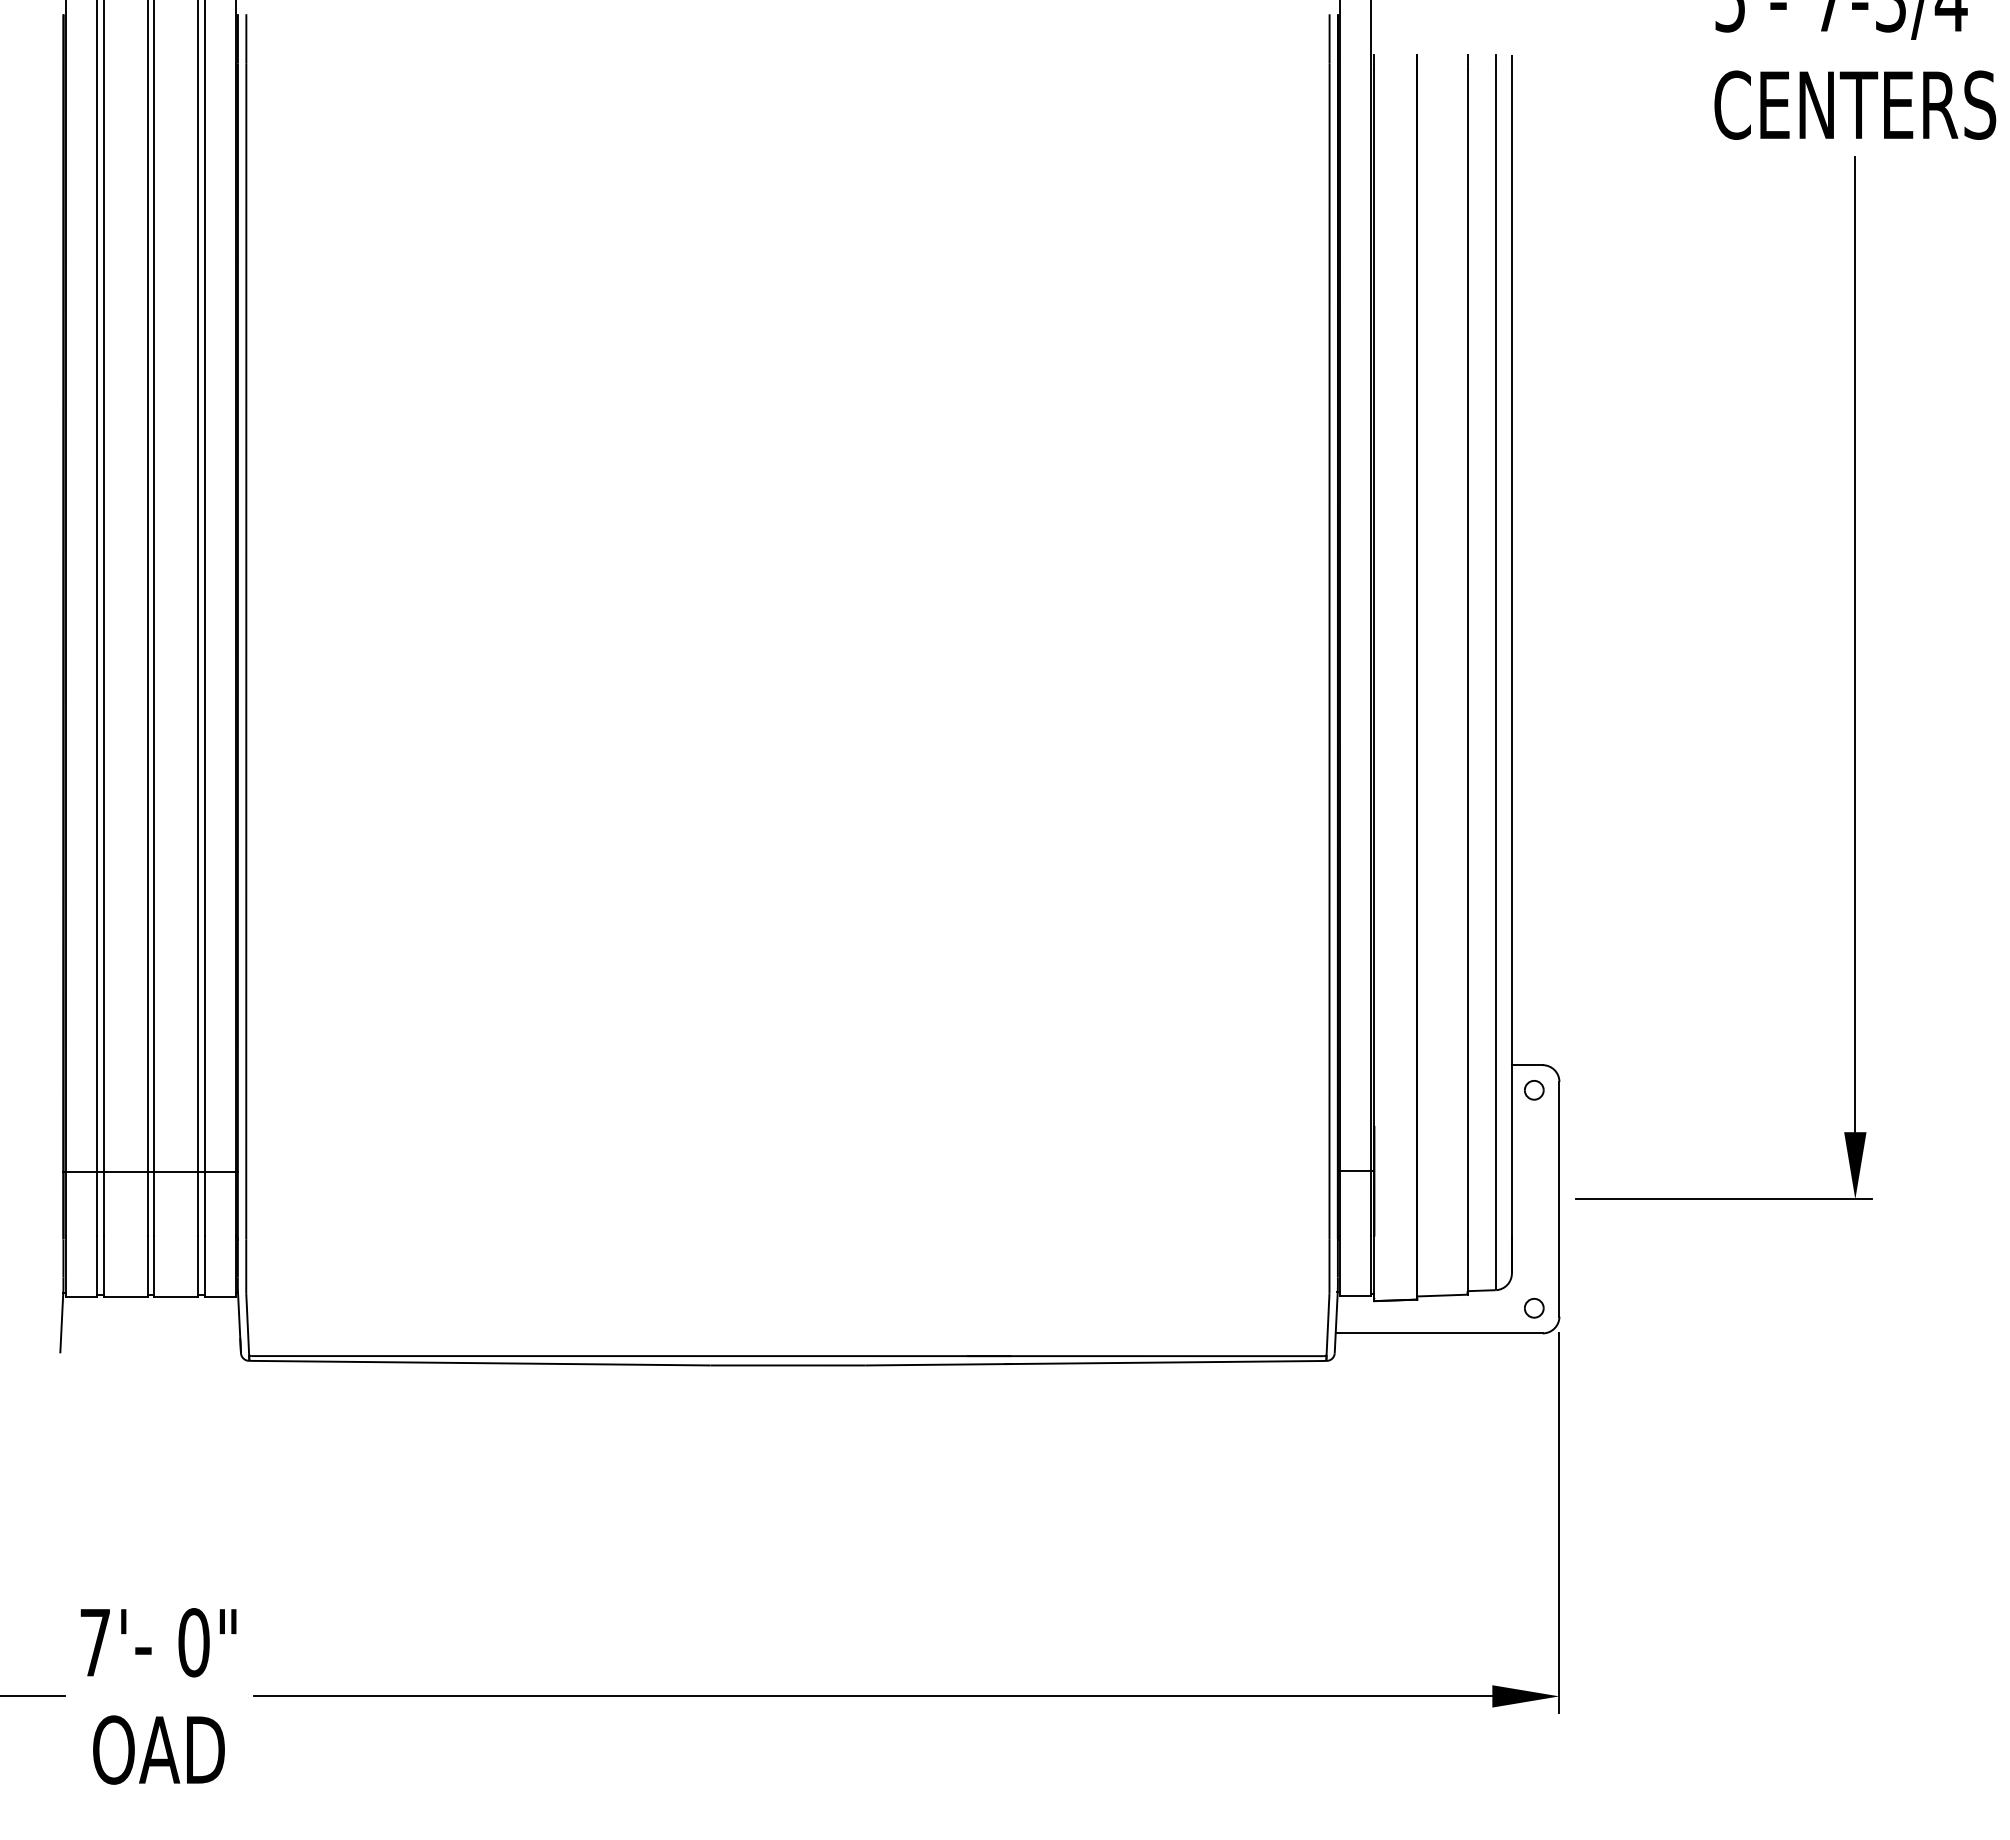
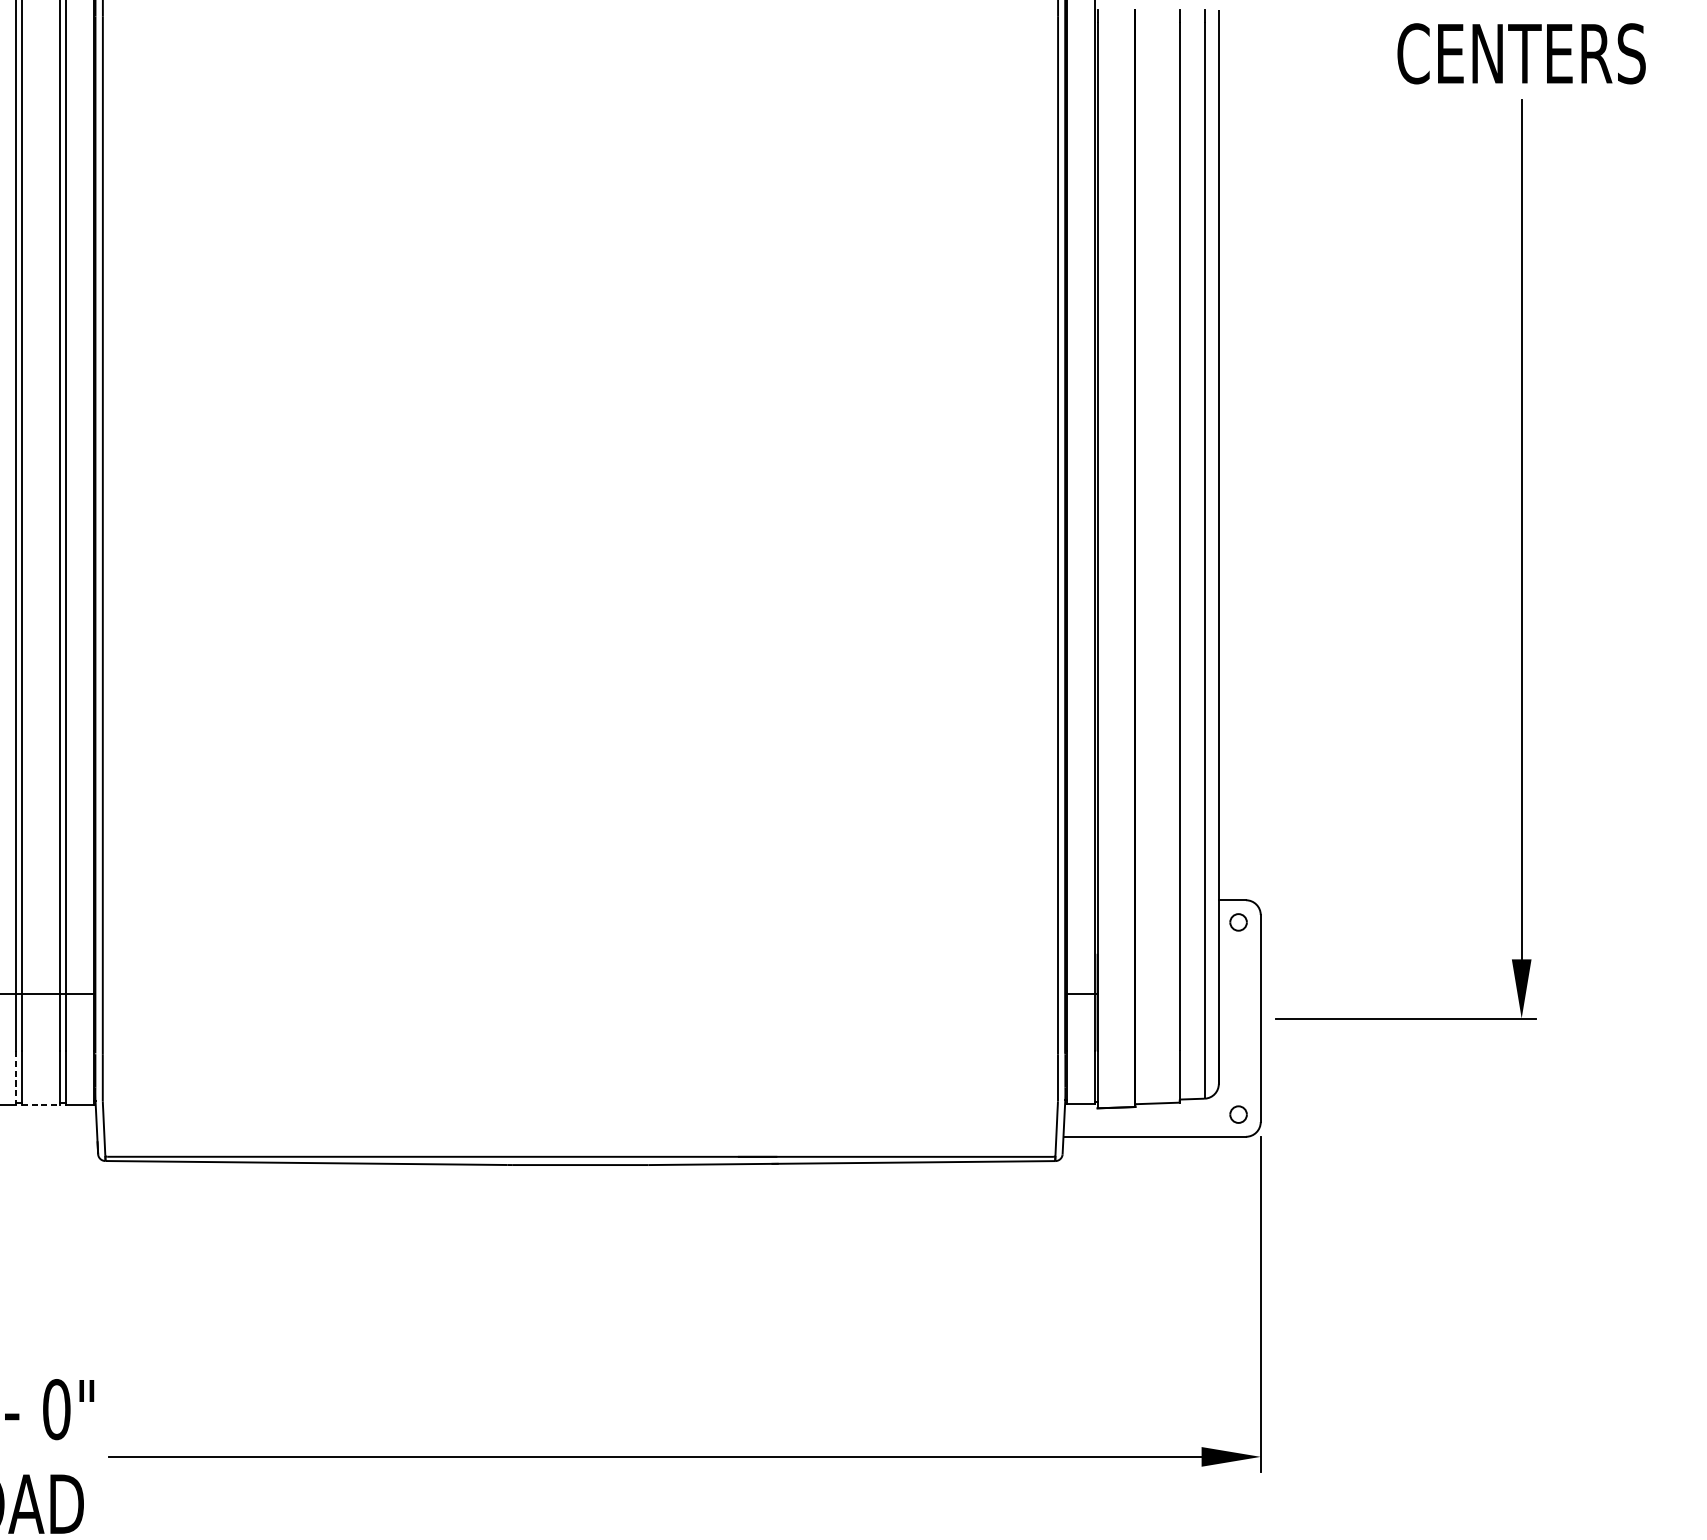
line: (147, 1267) -> (15, 1078), solid -> dashed
line: (176, 1296) -> (41, 1104), solid -> dashed

